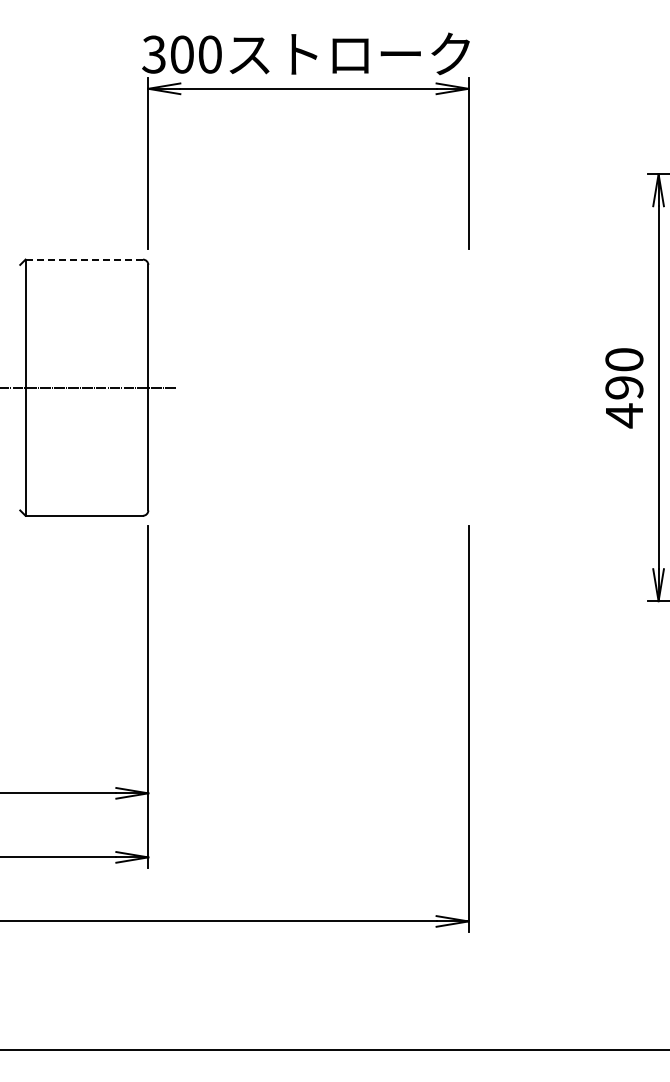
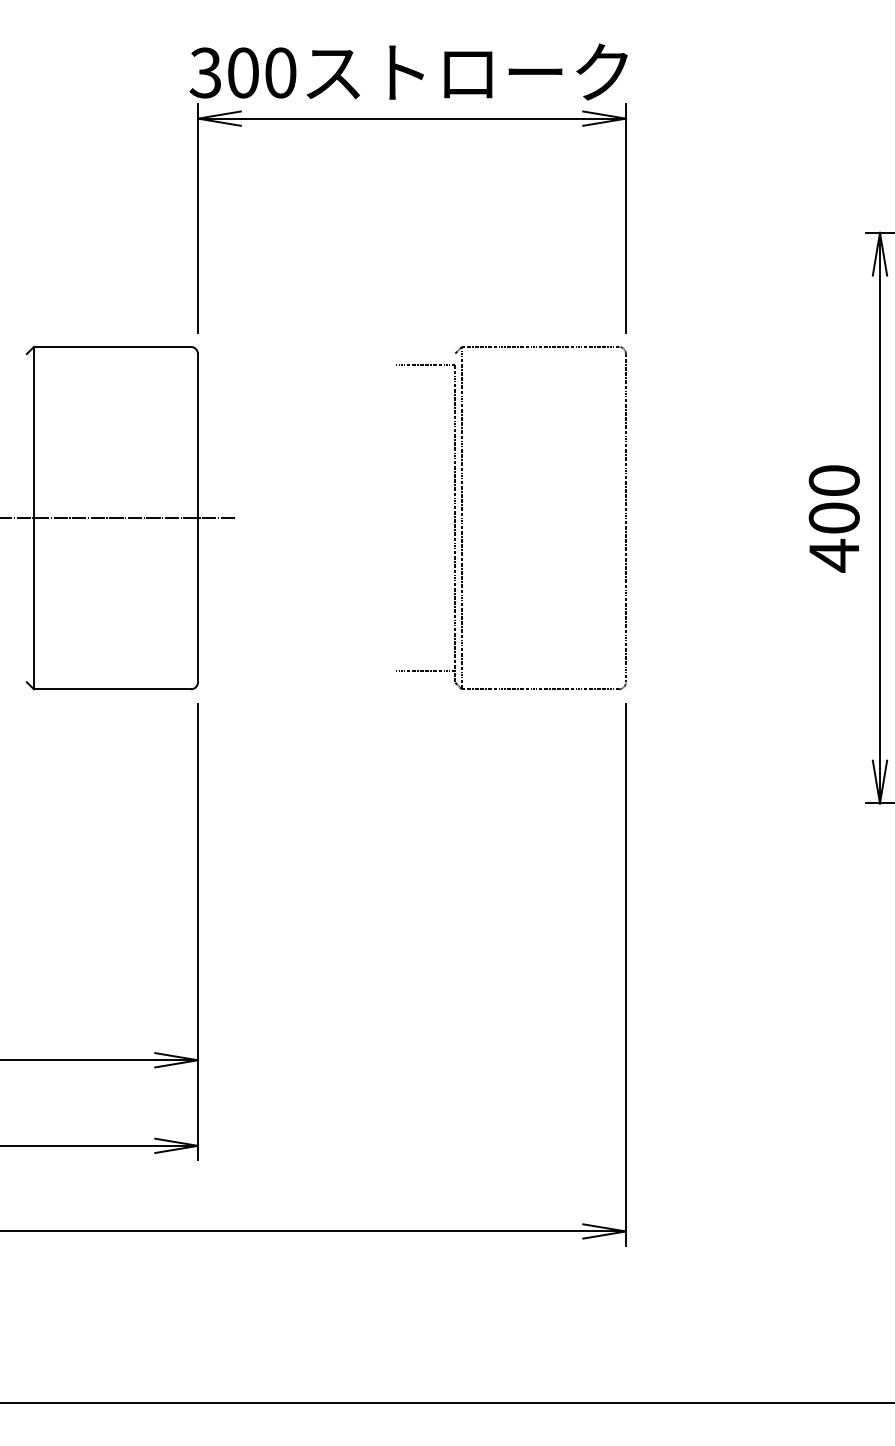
line: (84, 259) -> (112, 346), dashed -> solid
part: (346, 385) -> (462, 515), added
text: (624, 387) -> (834, 517), 490 -> 400

